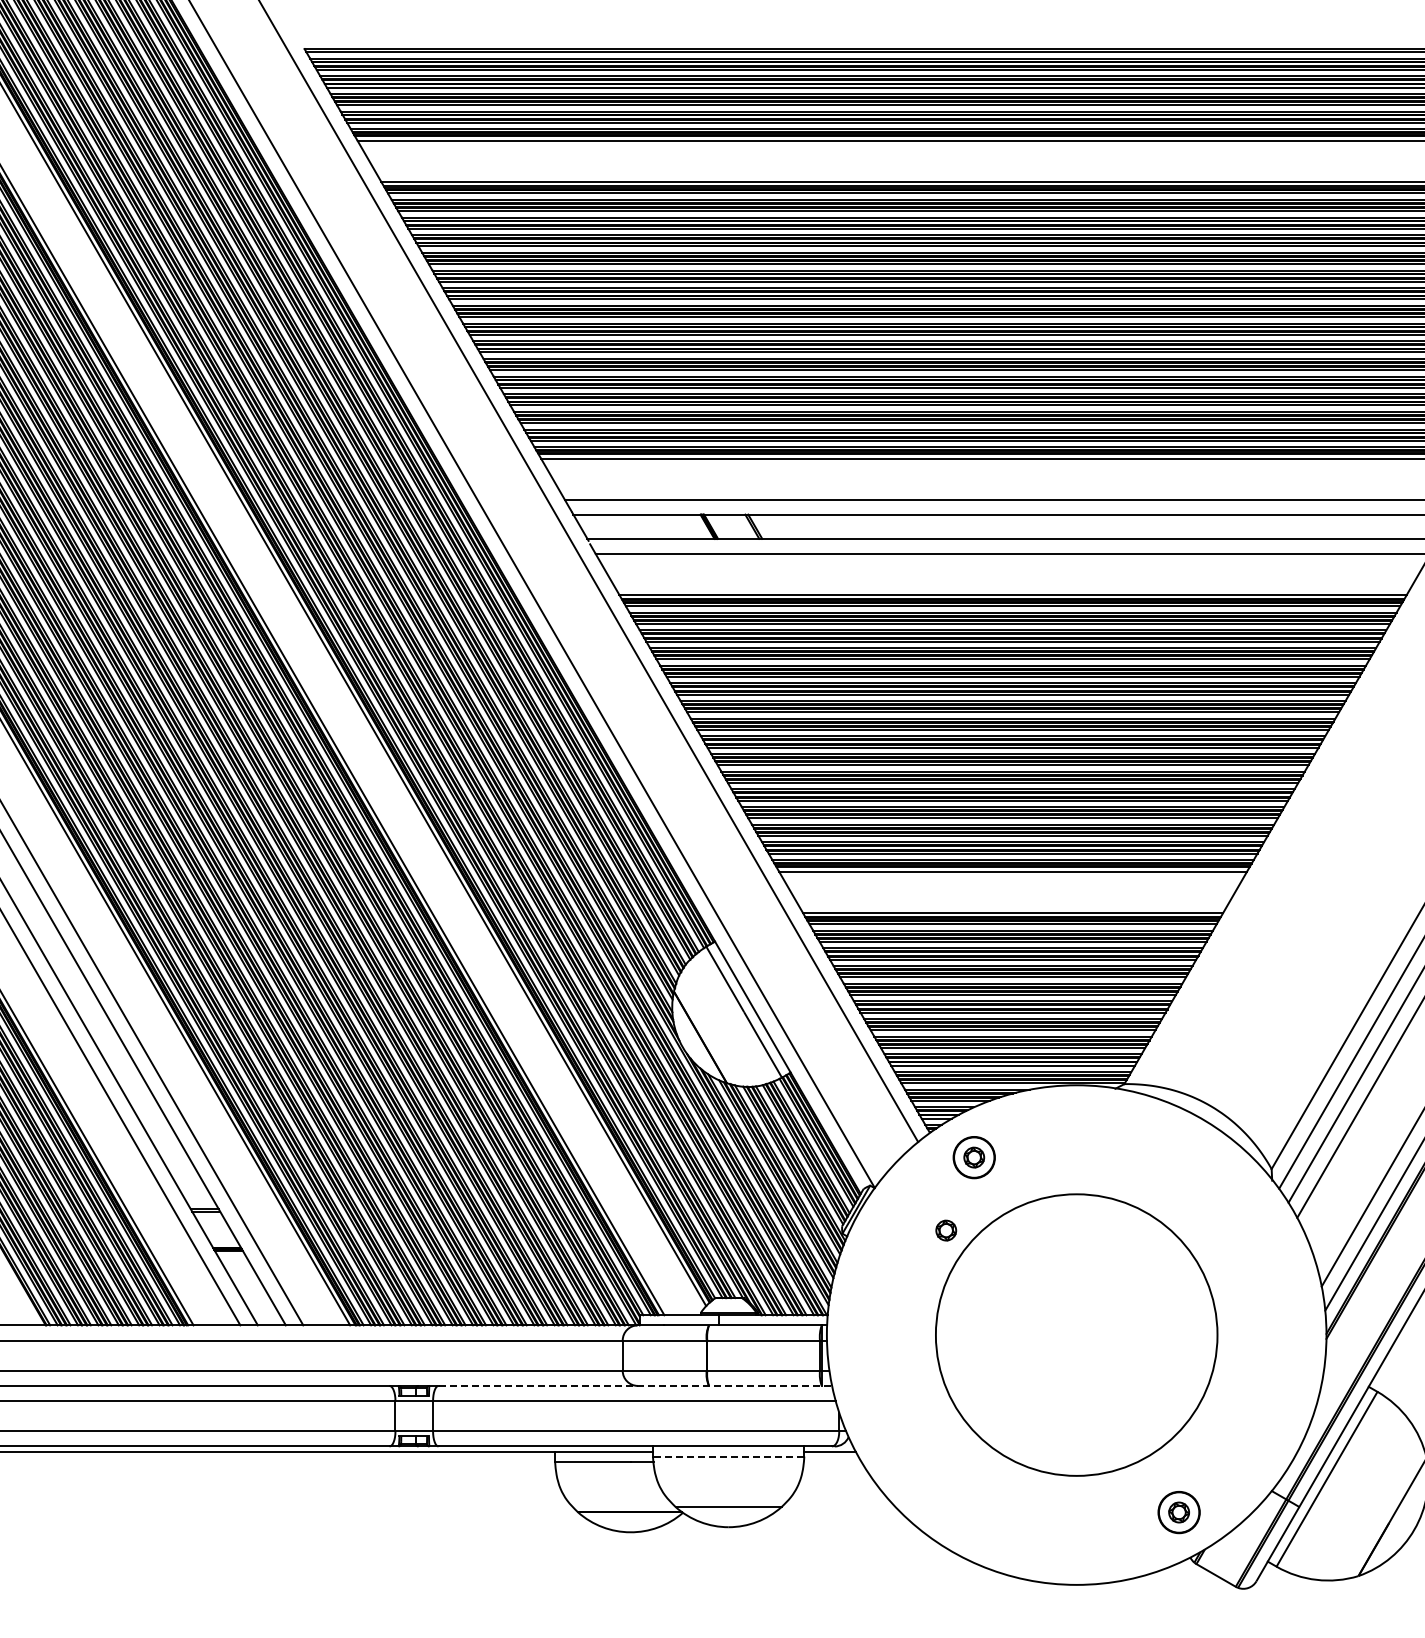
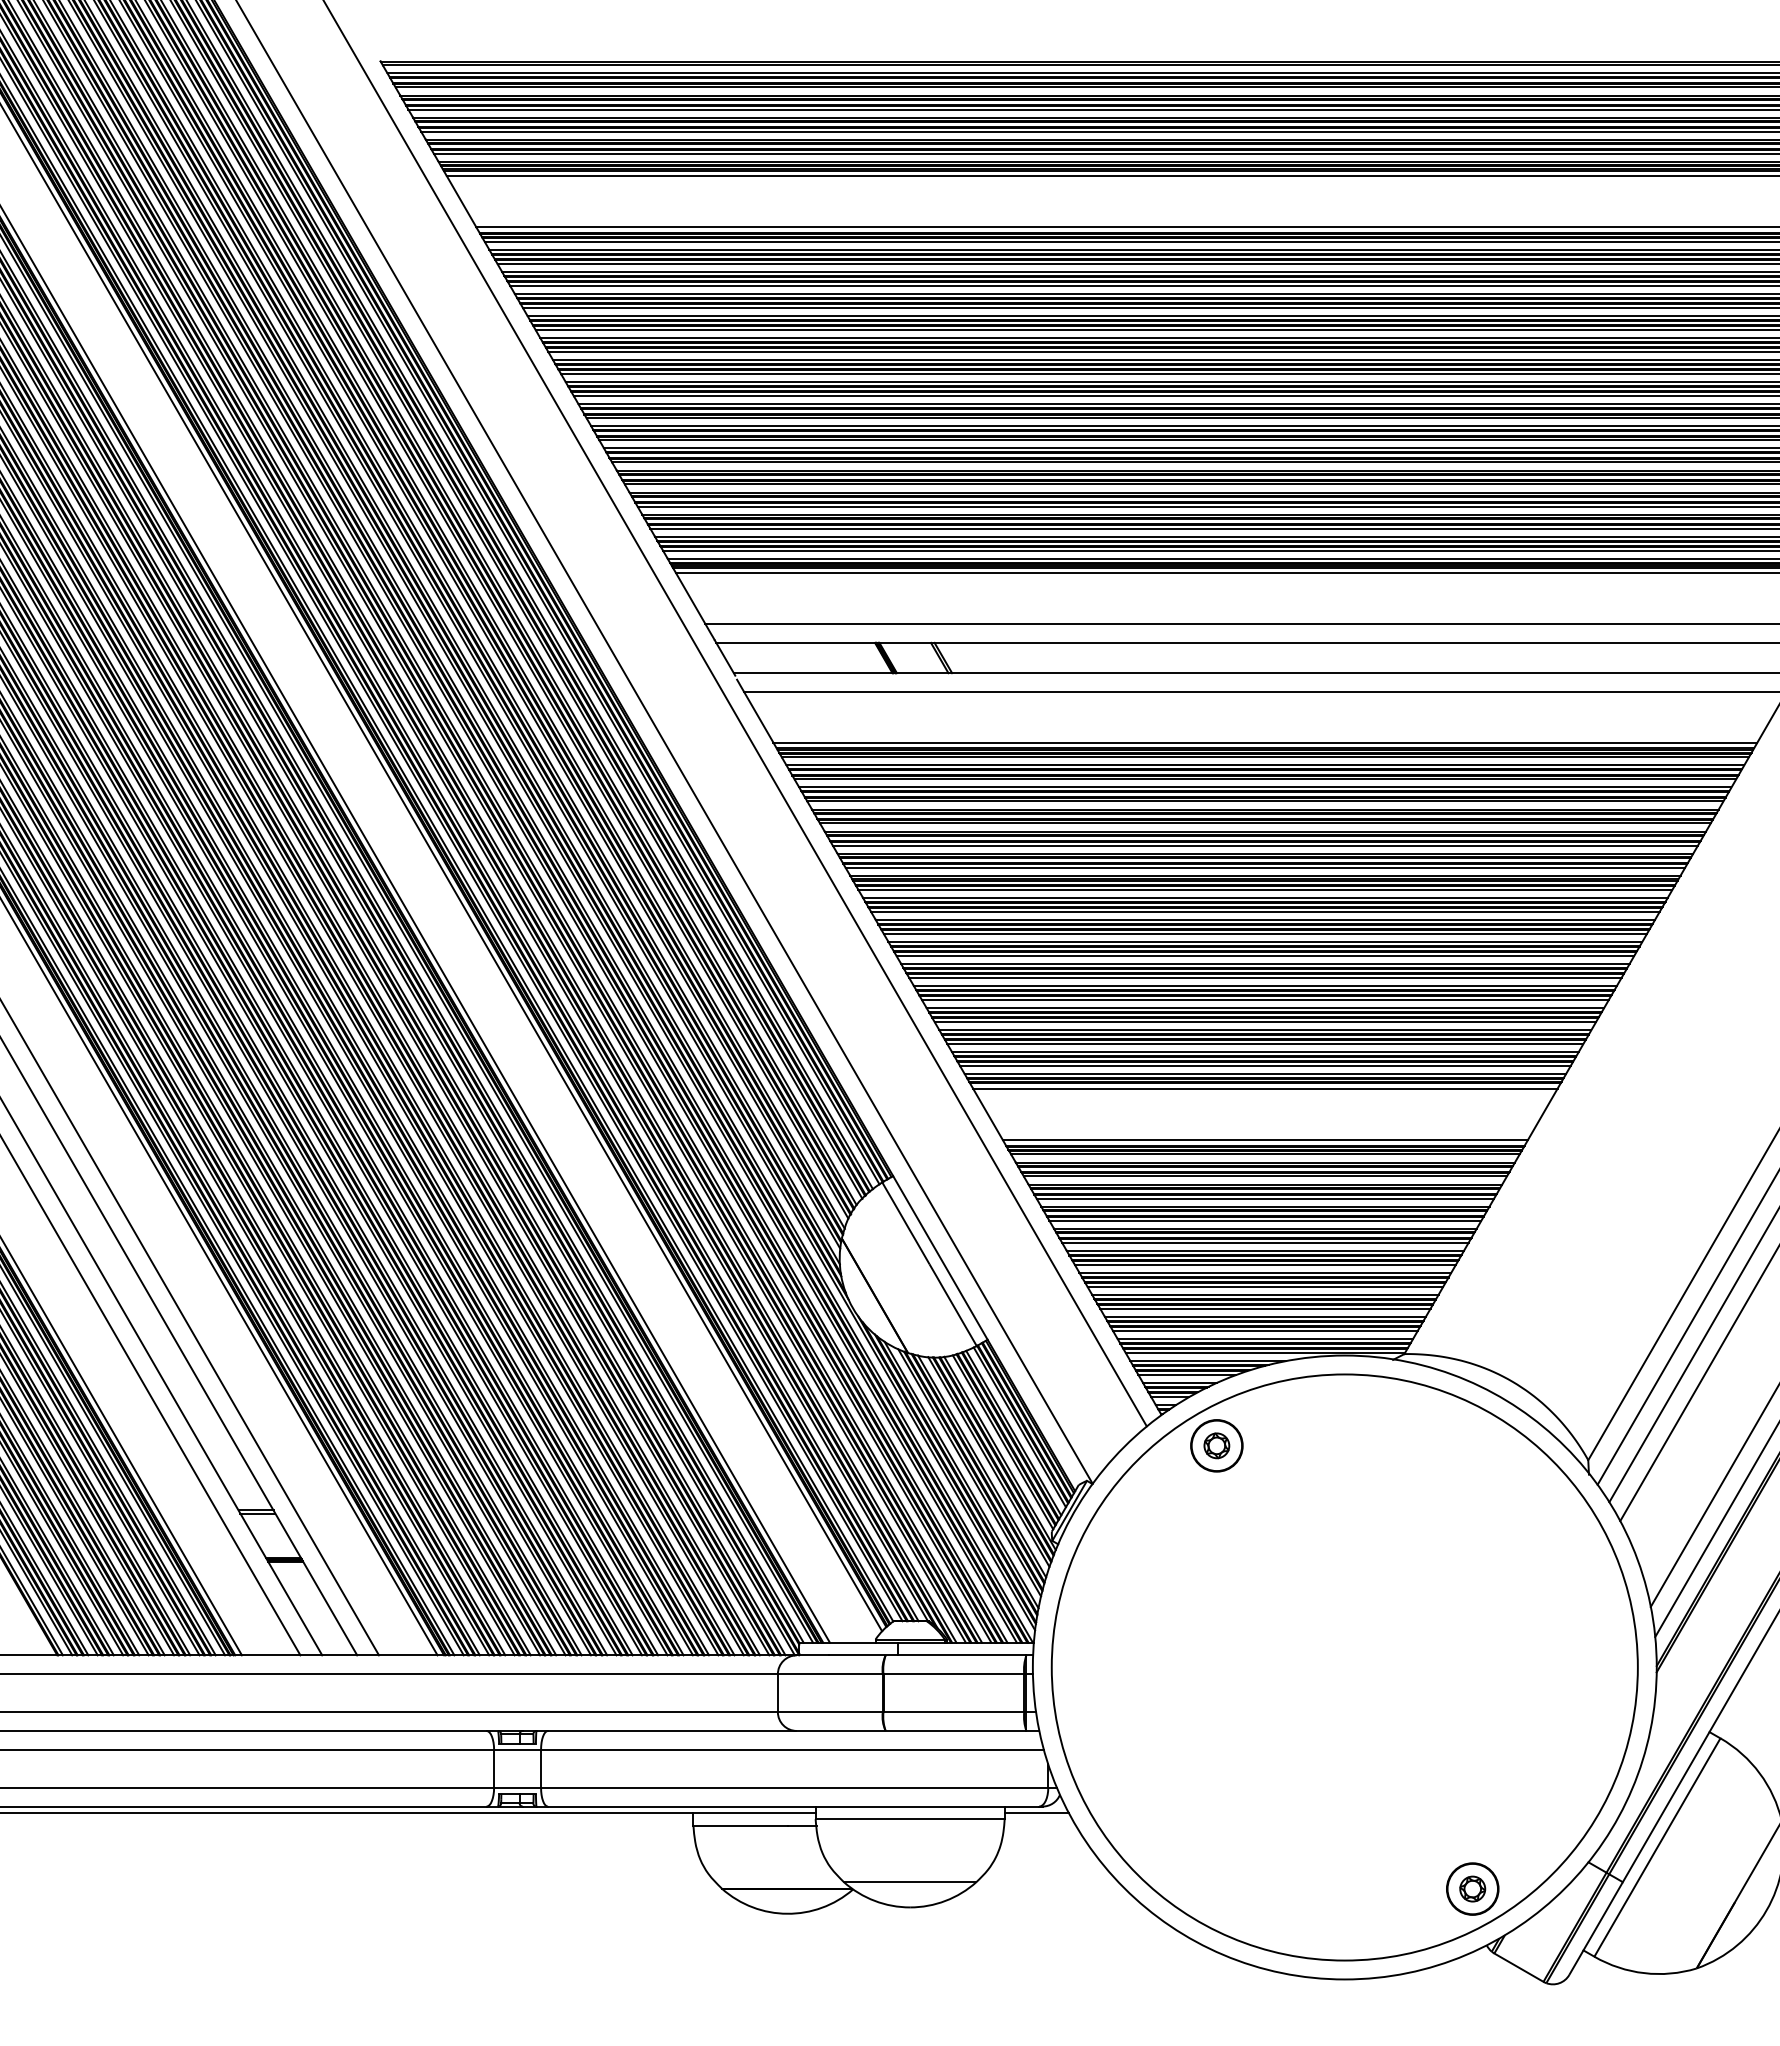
part: (946, 1230) -> (1182, 1536), removed
circle: (1076, 1334) -> (1344, 1666), size x1.67
line: (635, 1385) -> (793, 1730), dashed -> solid
line: (728, 1456) -> (909, 1819), dashed -> solid

